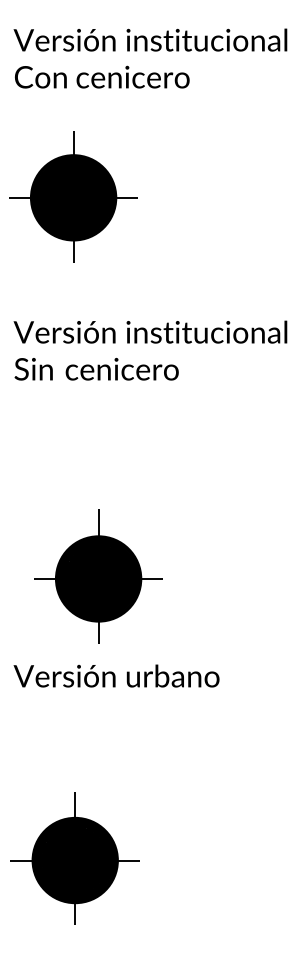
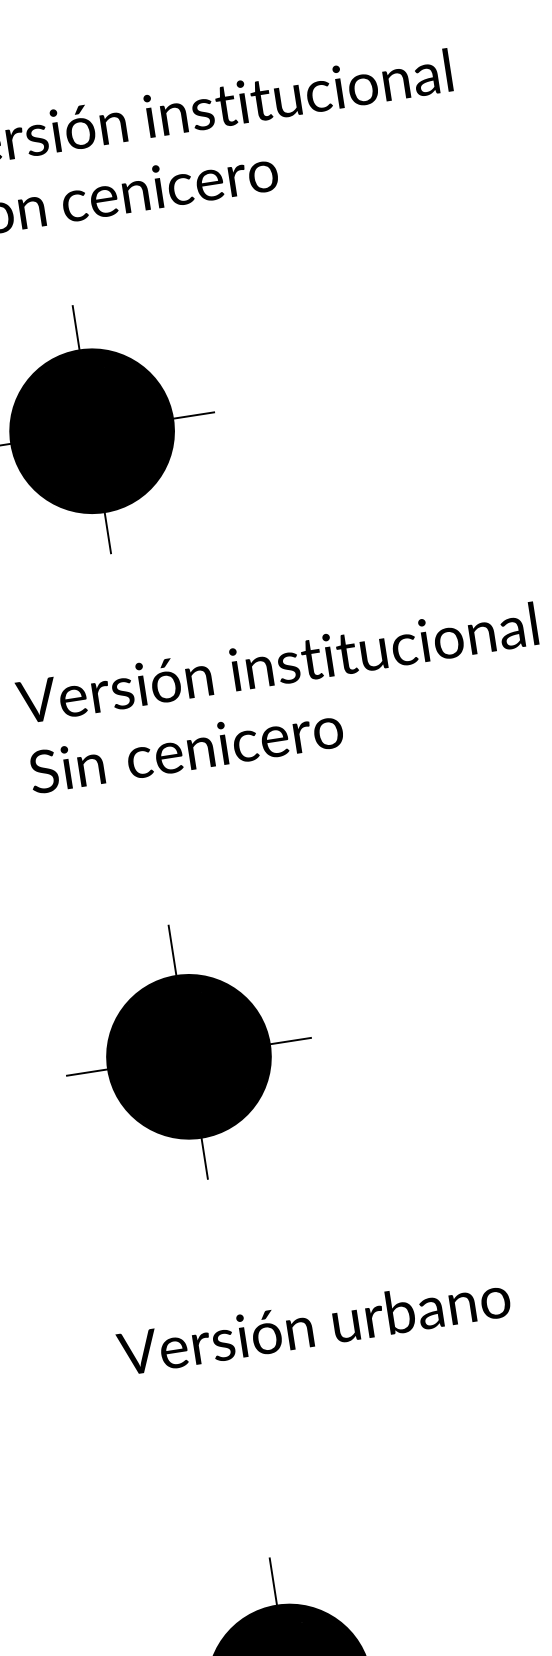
part: (98, 576) -> (188, 1052), moved

